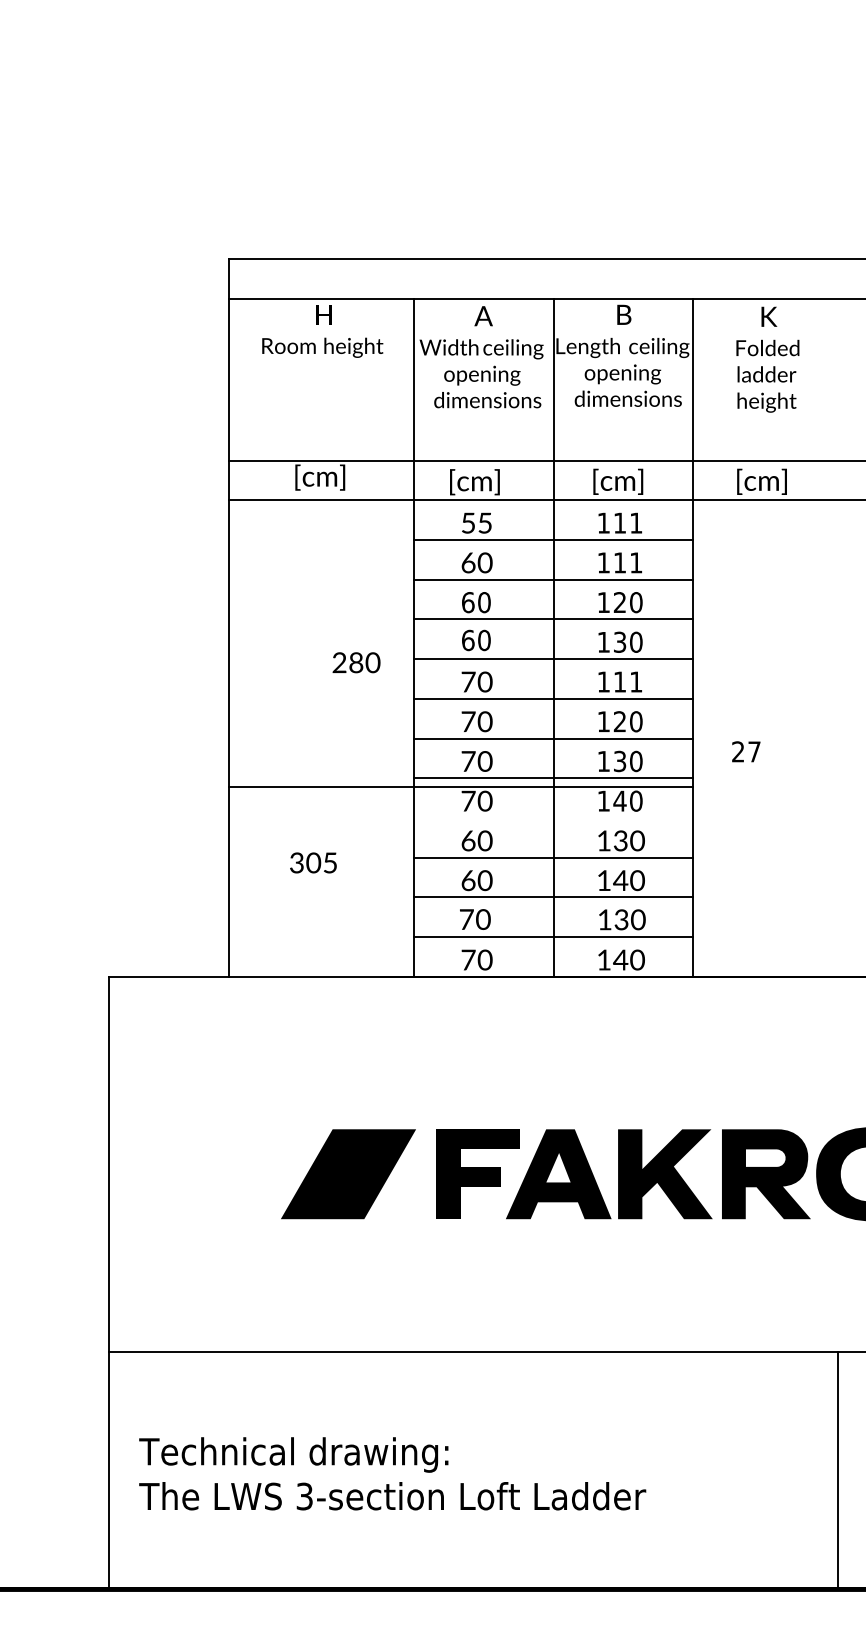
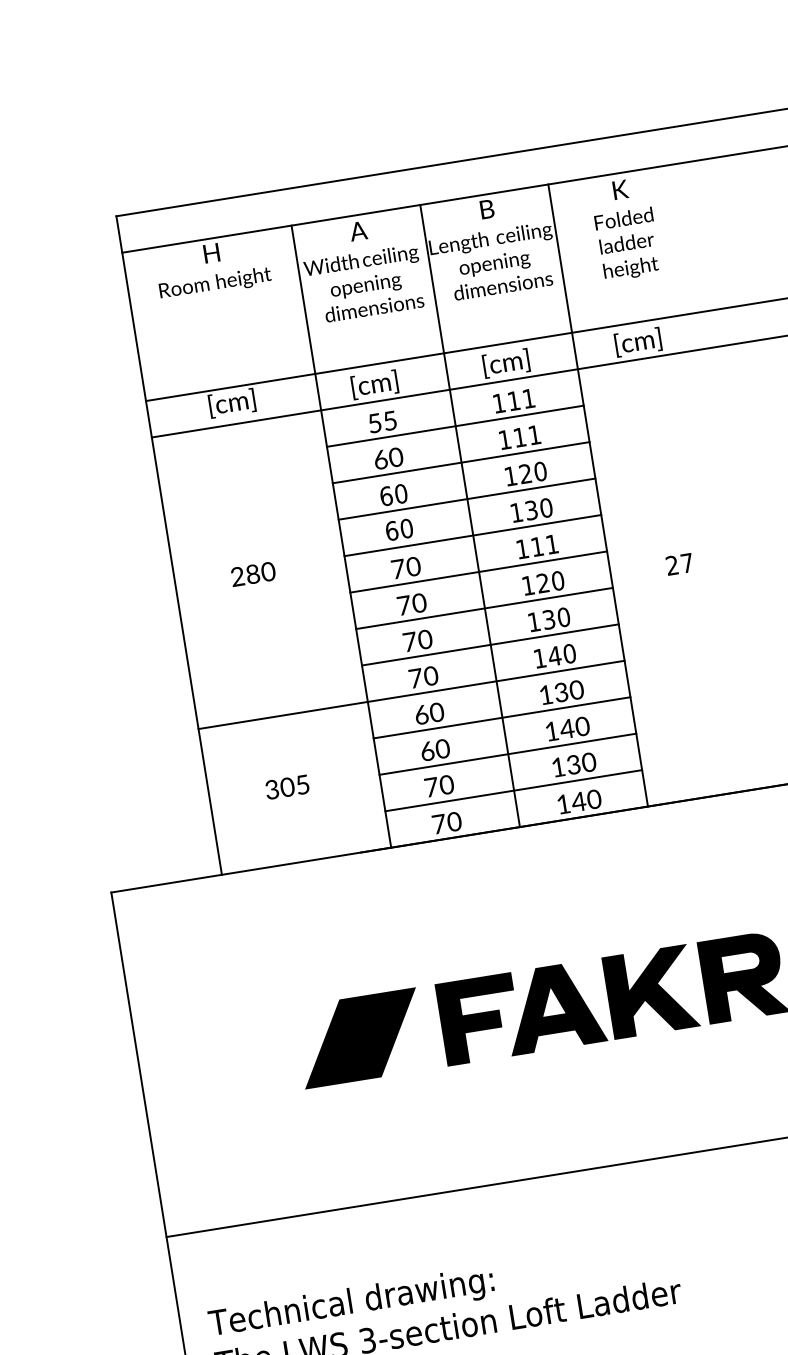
text: (356, 662) -> (253, 573), moved
text: (746, 751) -> (679, 563), moved
line: (461, 786) -> (411, 694), moved
text: (313, 862) -> (287, 786), moved

